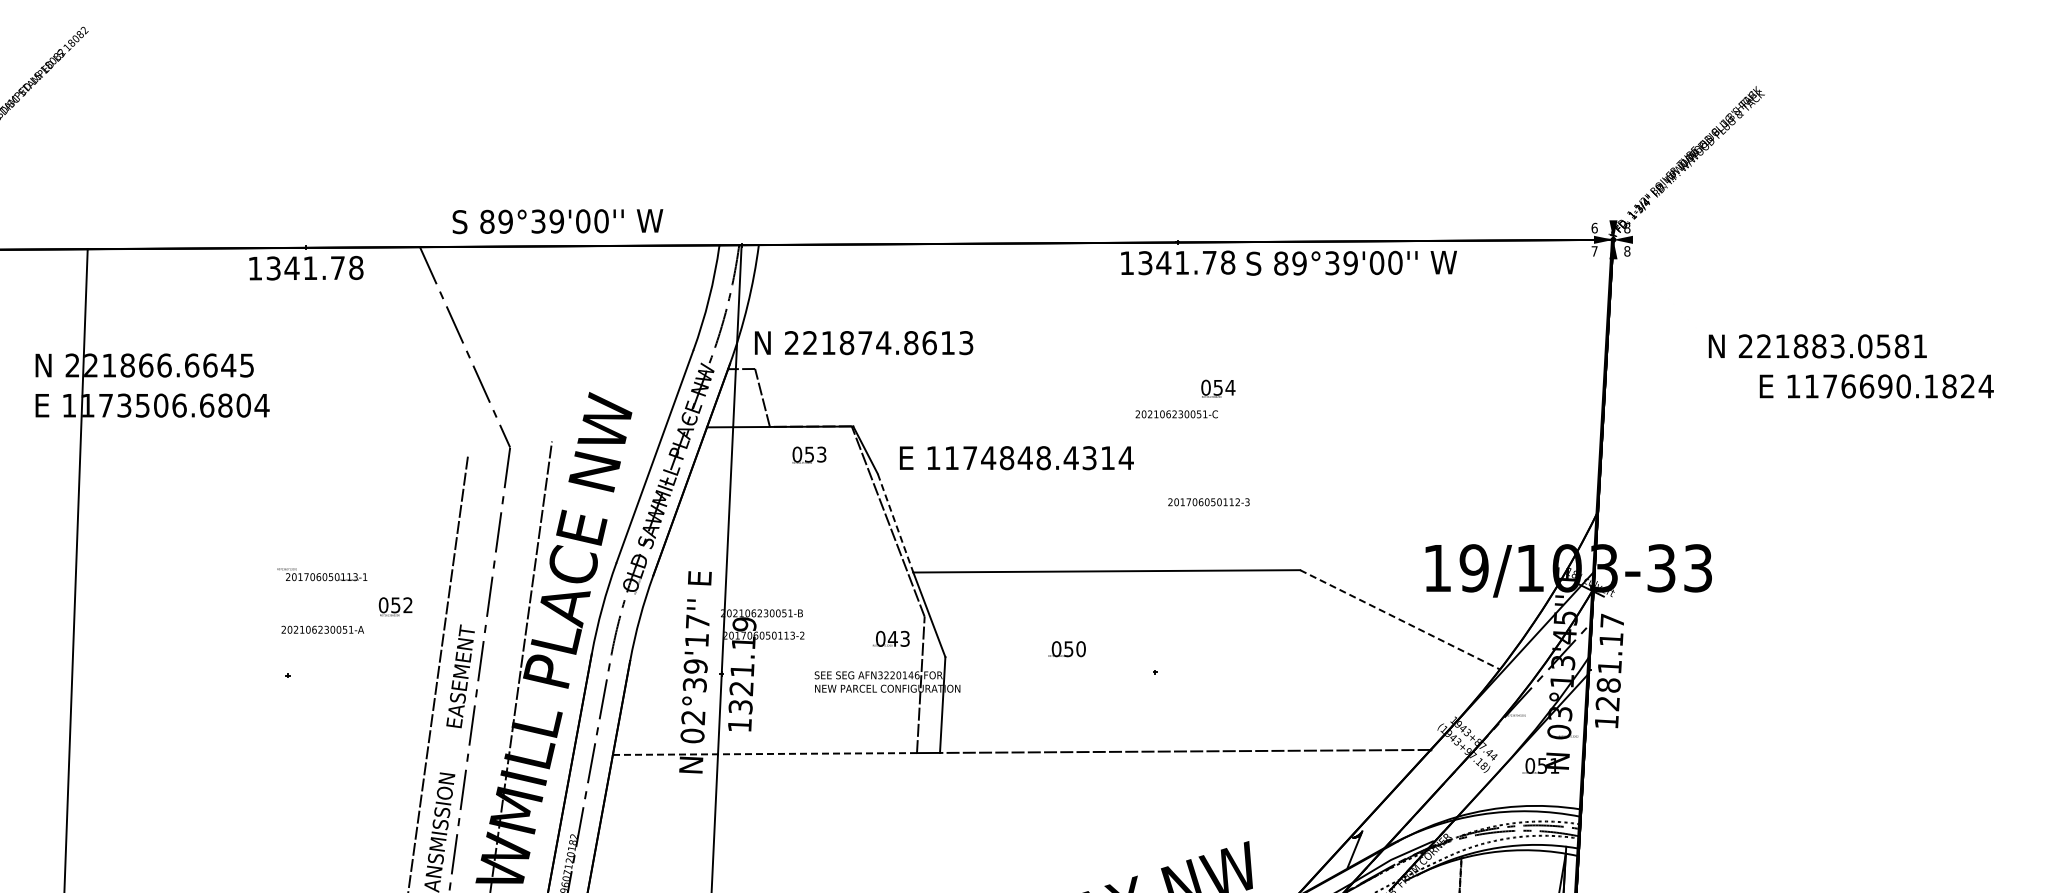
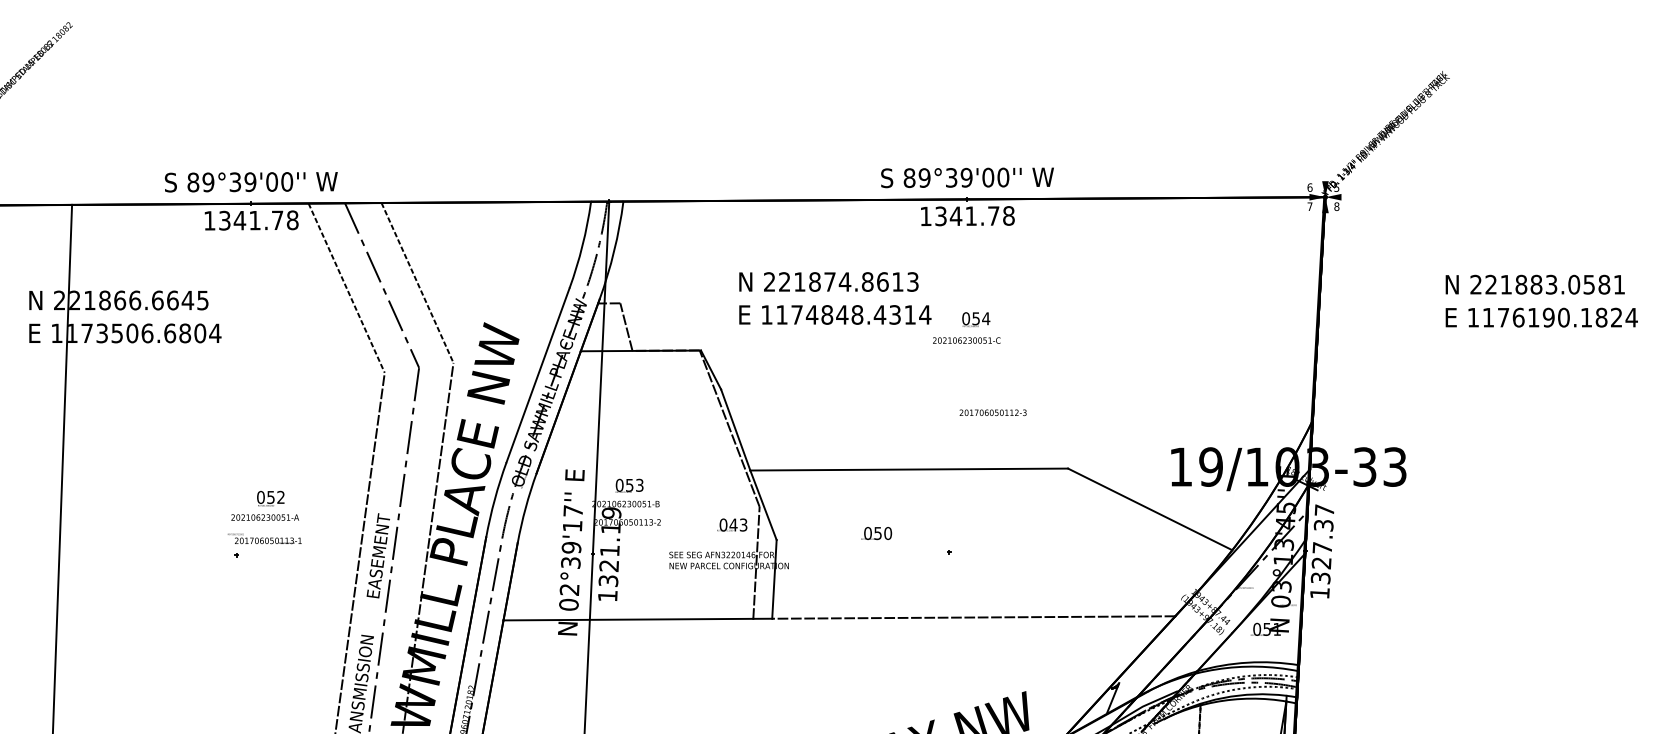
text: (557, 221) -> (250, 182), moved
text: (1627, 227) -> (1337, 187), 8 -> 5
text: (1351, 262) -> (967, 177), moved
line: (508, 343) -> (417, 282), added
text: (864, 343) -> (829, 282), moved
text: (1817, 346) -> (1534, 284), moved
line: (421, 350) -> (346, 288), added
text: (1867, 386) -> (1534, 317), 1176690.1824 -> 1176190.1824
text: (1218, 388) -> (976, 319), moved
text: (809, 454) -> (629, 485), moved
text: (1016, 458) -> (835, 315), moved
line: (895, 523) -> (735, 430), dashed -> solid
text: (322, 574) -> (264, 538), moved
text: (395, 606) -> (270, 498), moved
line: (1400, 619) -> (1150, 509), dashed -> solid
text: (1609, 671) -> (1322, 551), 1281.17 -> 1327.37
line: (764, 754) -> (628, 620), dashed -> solid

